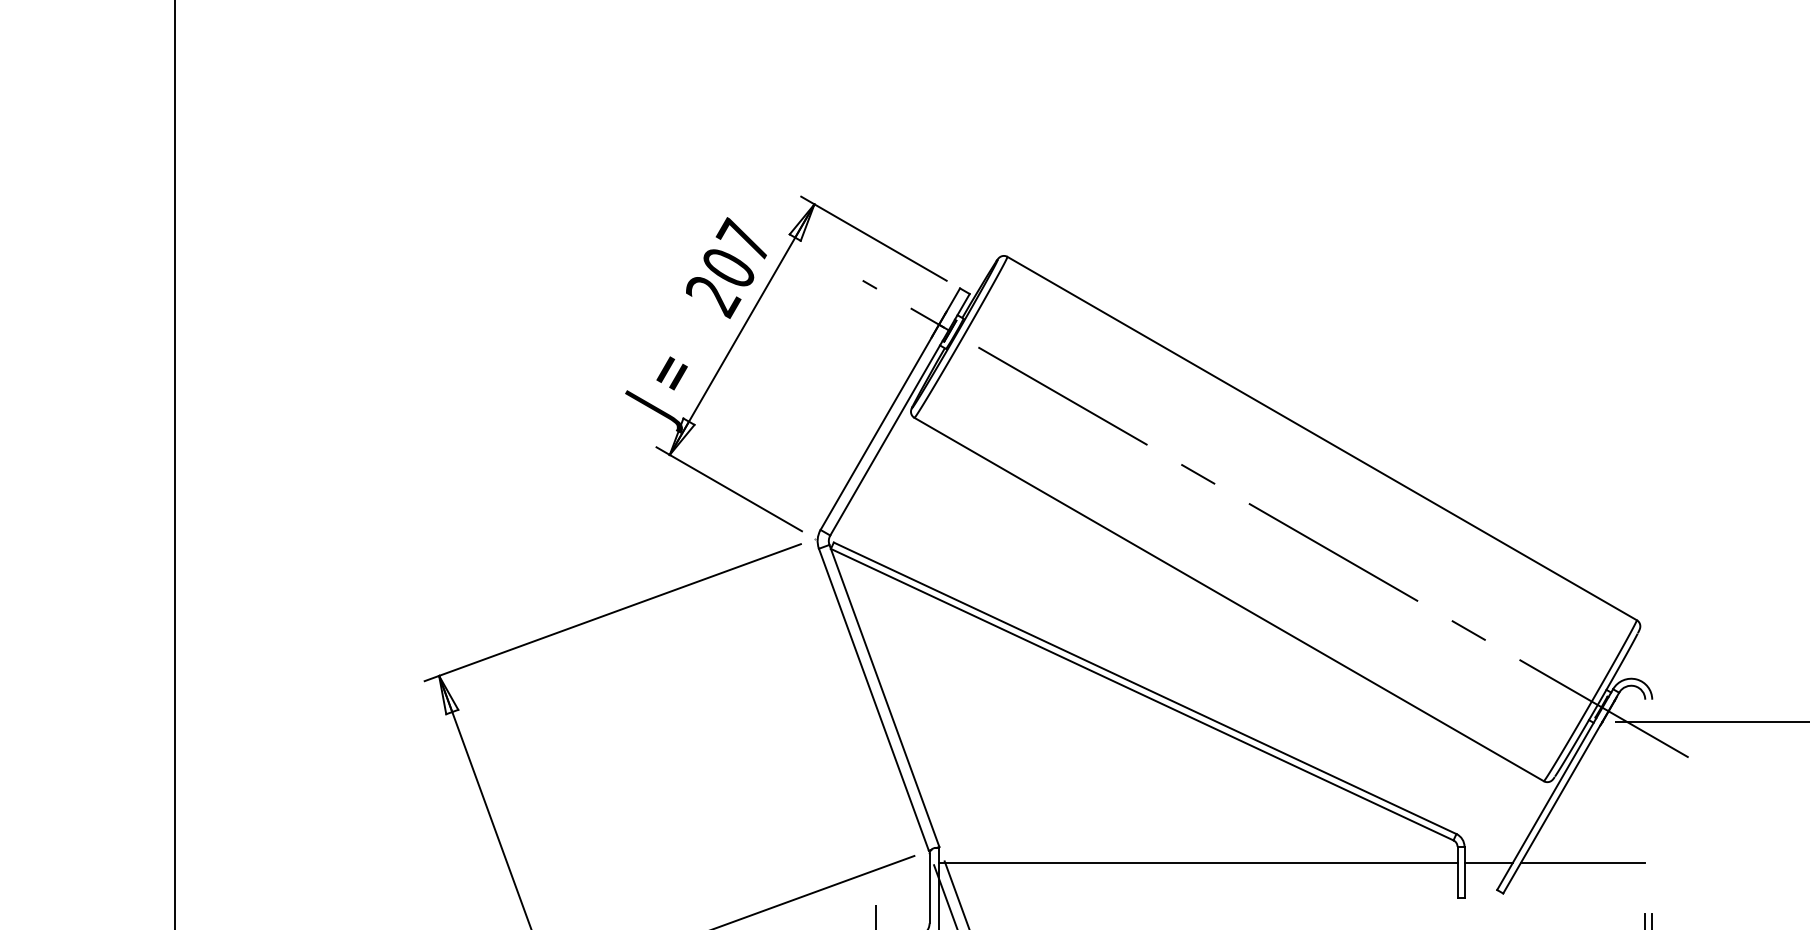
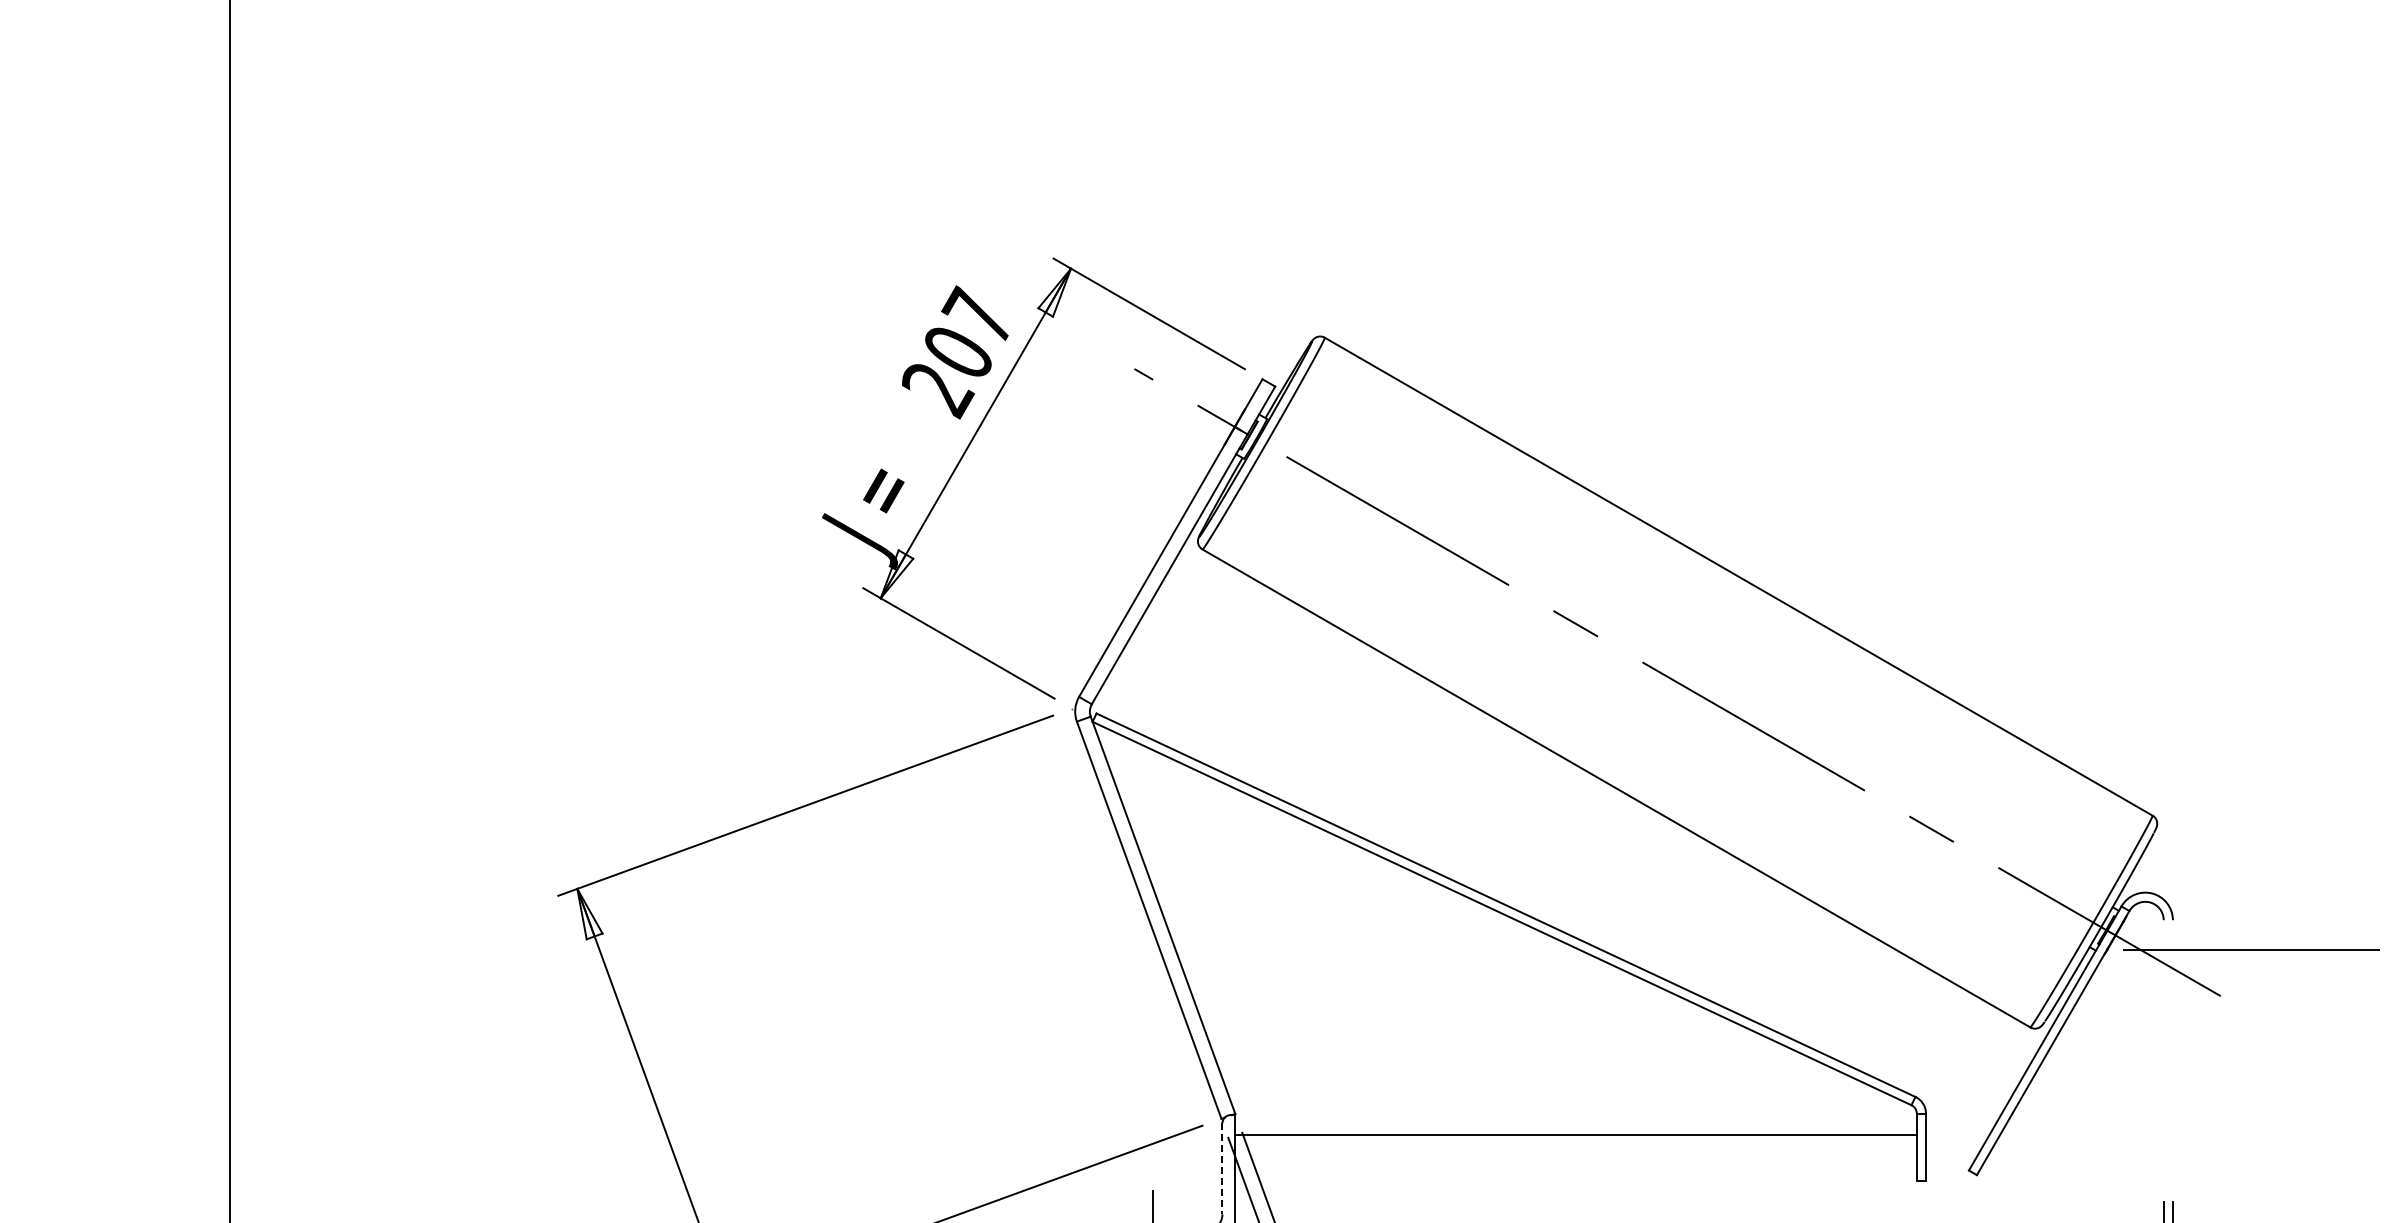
line: (1488, 863) -> (1957, 1135), removed
line: (1582, 863) -> (2081, 1135), removed
line: (929, 888) -> (1222, 1168), solid -> dashed

